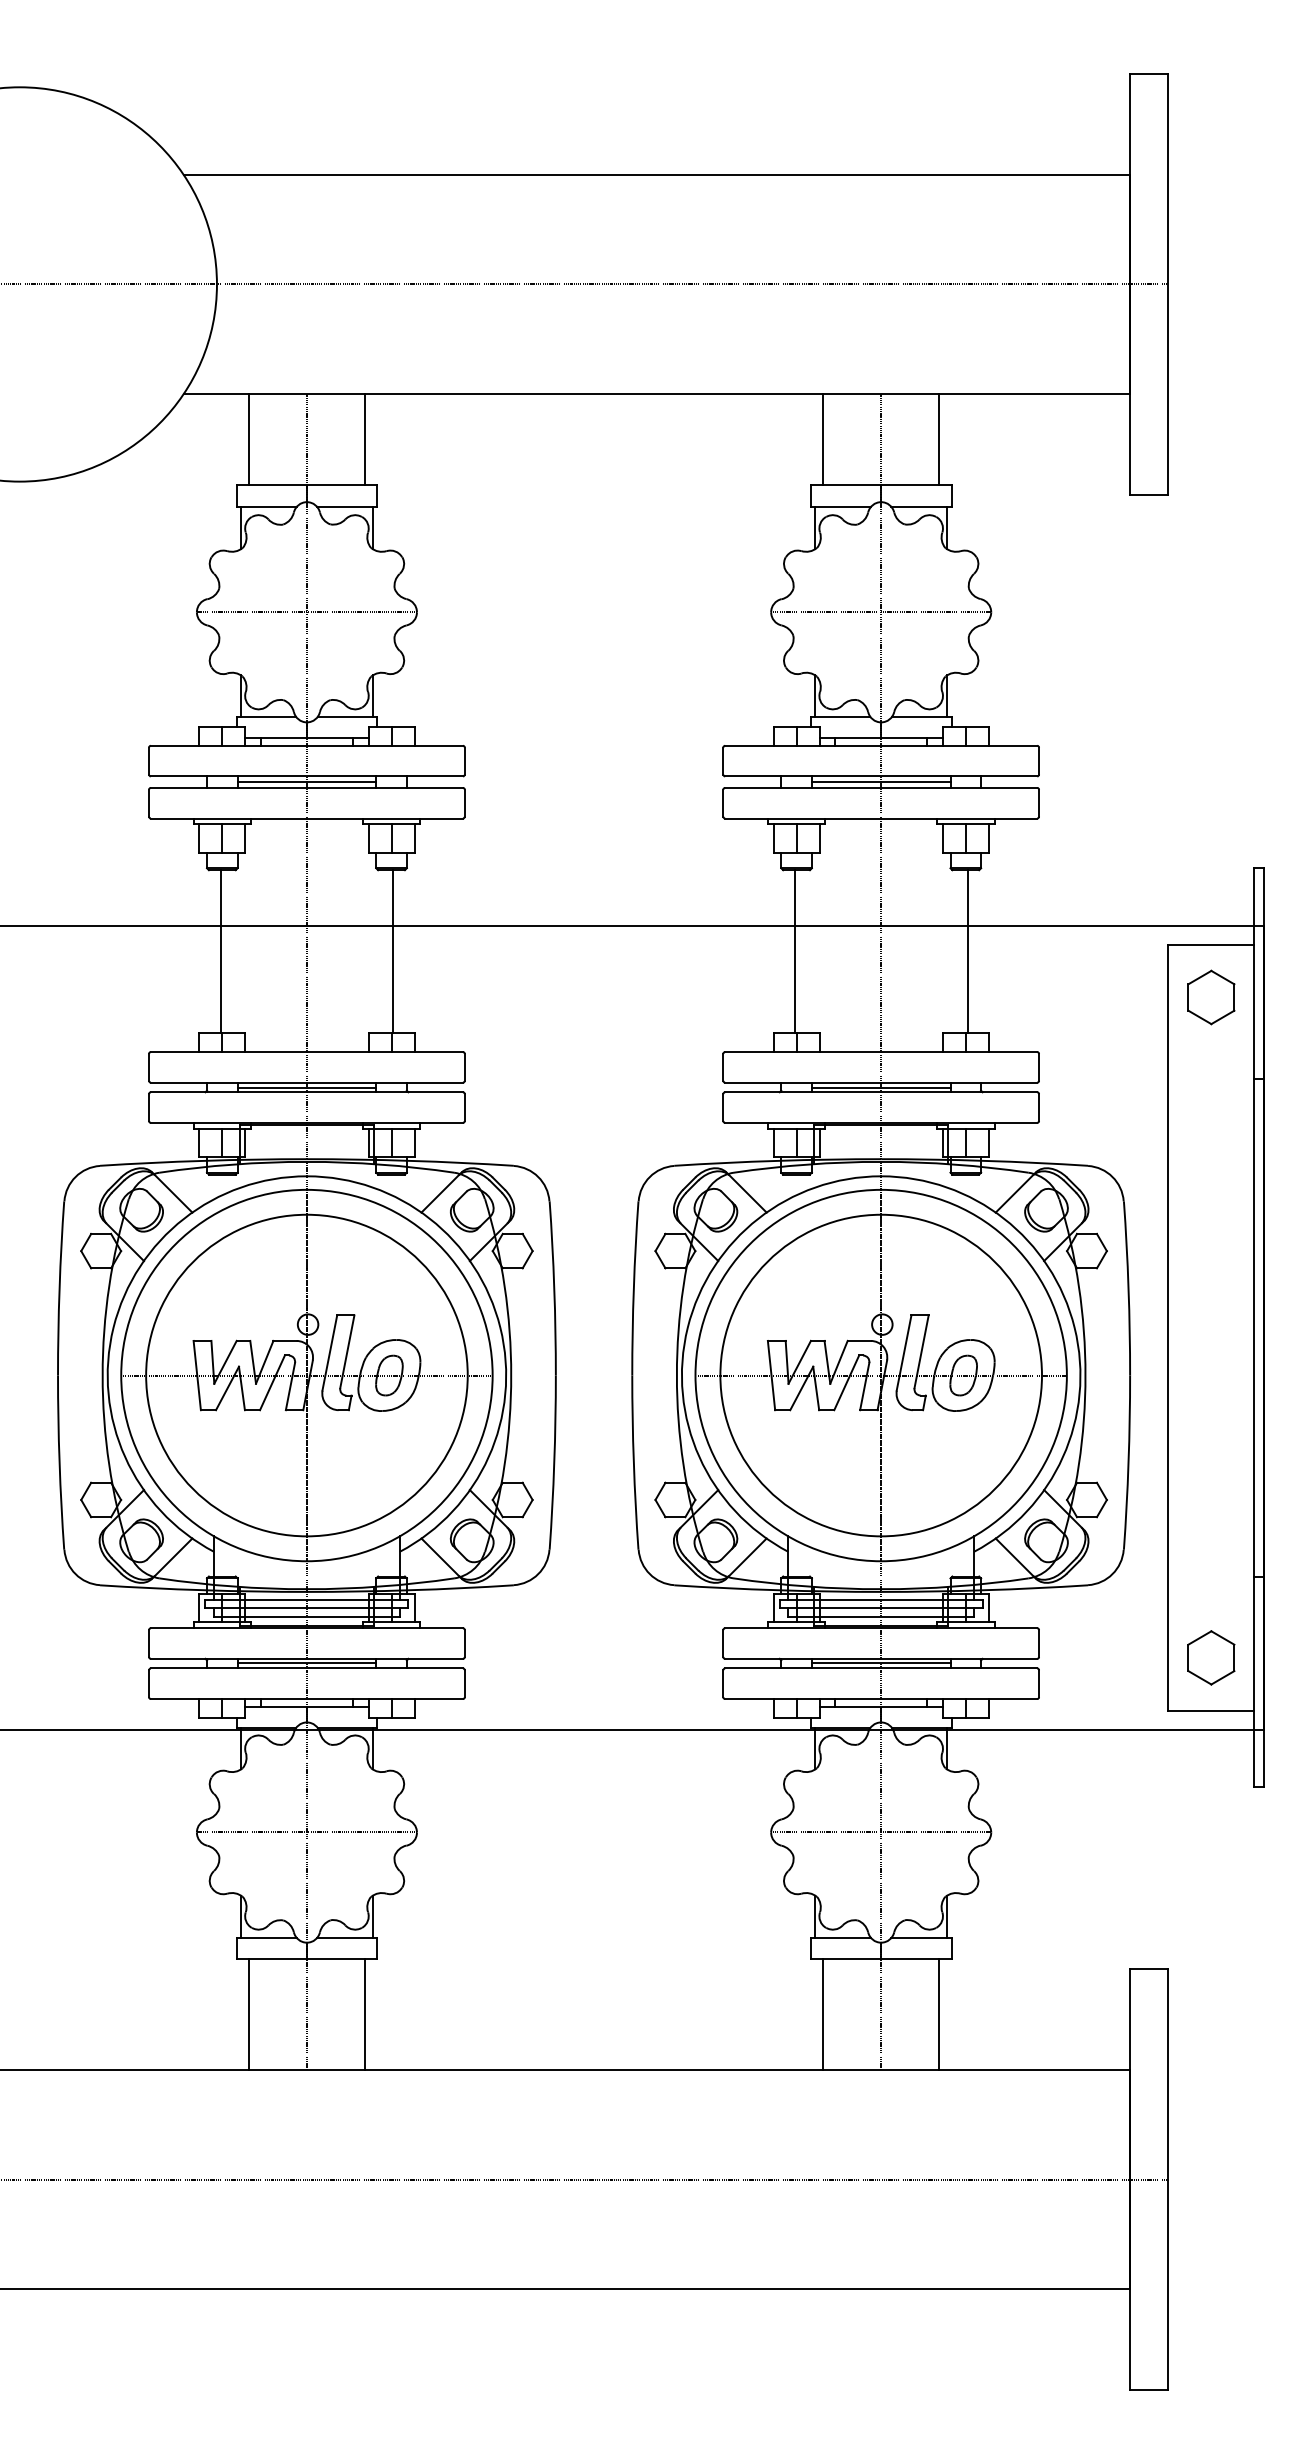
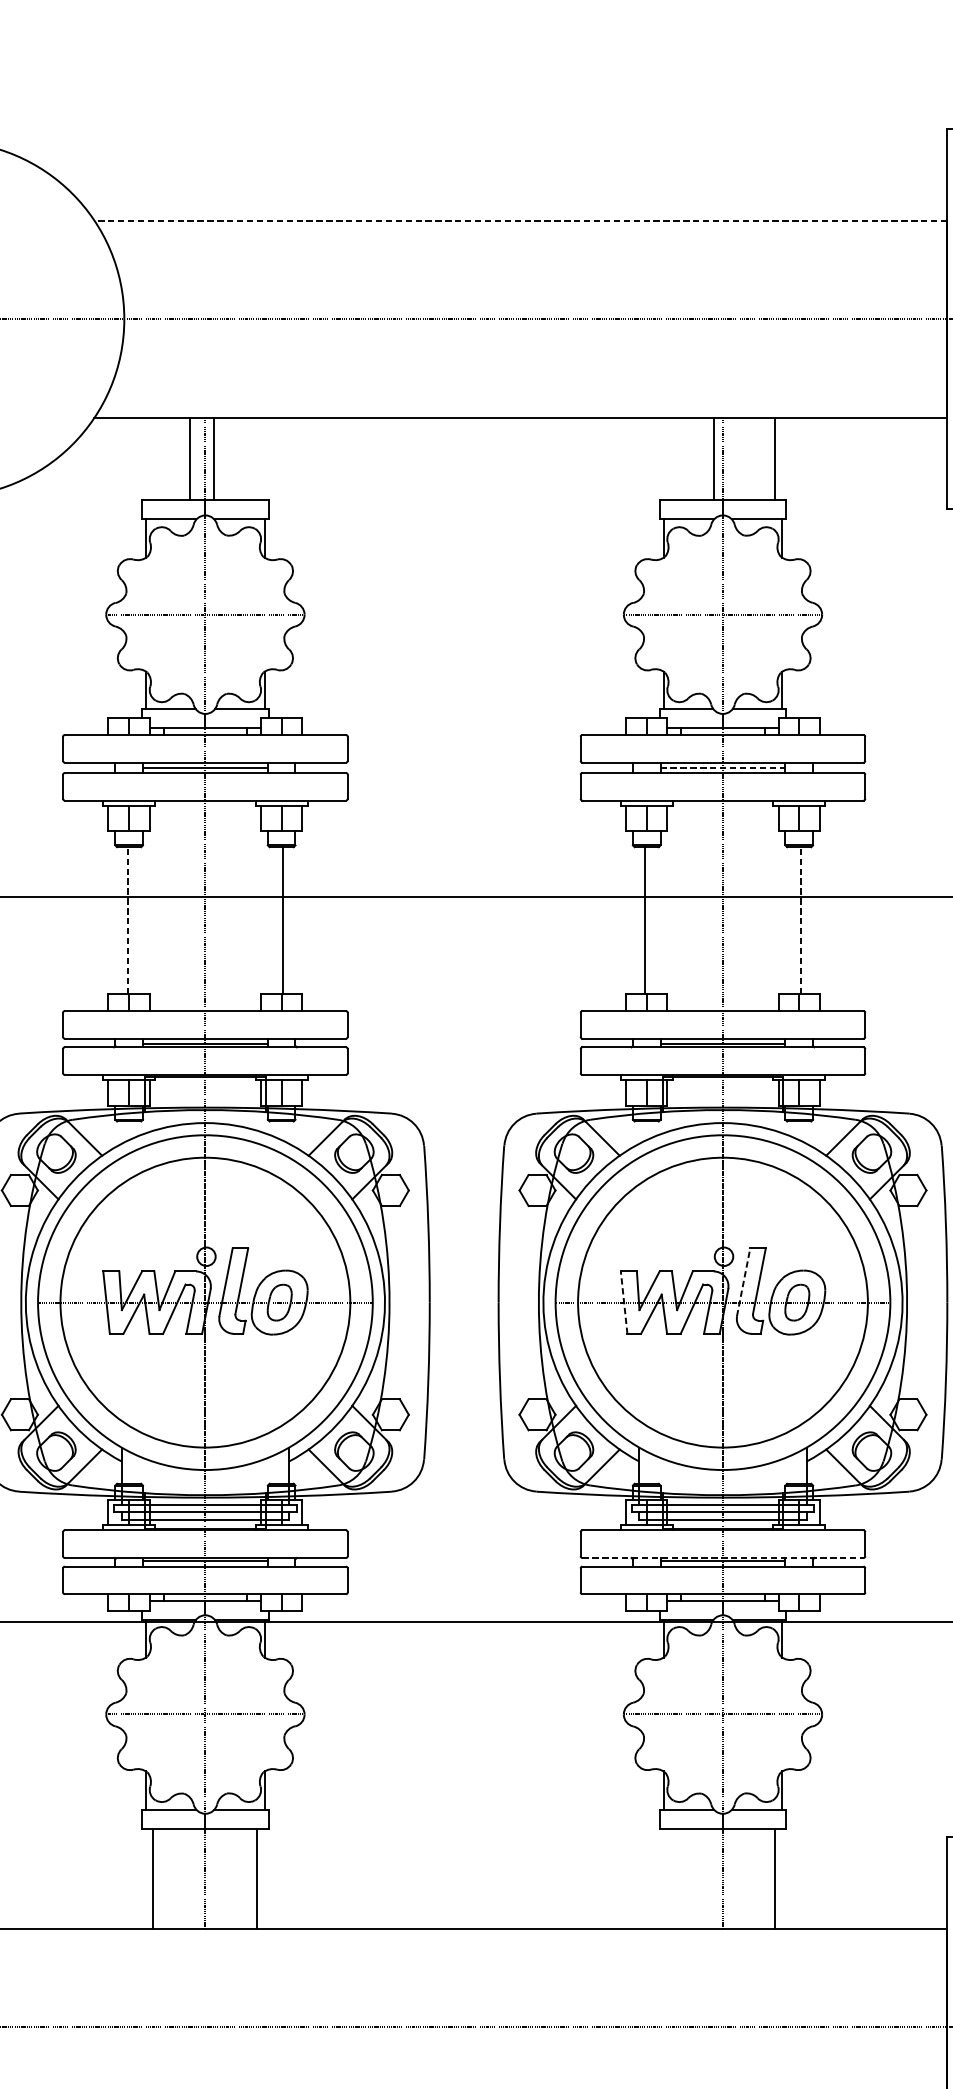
line: (656, 175) -> (520, 221), solid -> dashed
line: (249, 439) -> (190, 458), moved
line: (364, 439) -> (214, 458), moved
line: (823, 439) -> (714, 458), moved
line: (881, 782) -> (723, 768), solid -> dashed
line: (220, 951) -> (127, 920), solid -> dashed
line: (967, 951) -> (800, 920), solid -> dashed
line: (904, 1352) -> (743, 1281), solid -> dashed
line: (771, 1375) -> (624, 1302), solid -> dashed
line: (881, 1658) -> (723, 1557), solid -> dashed
line: (823, 2014) -> (670, 1878), removed

